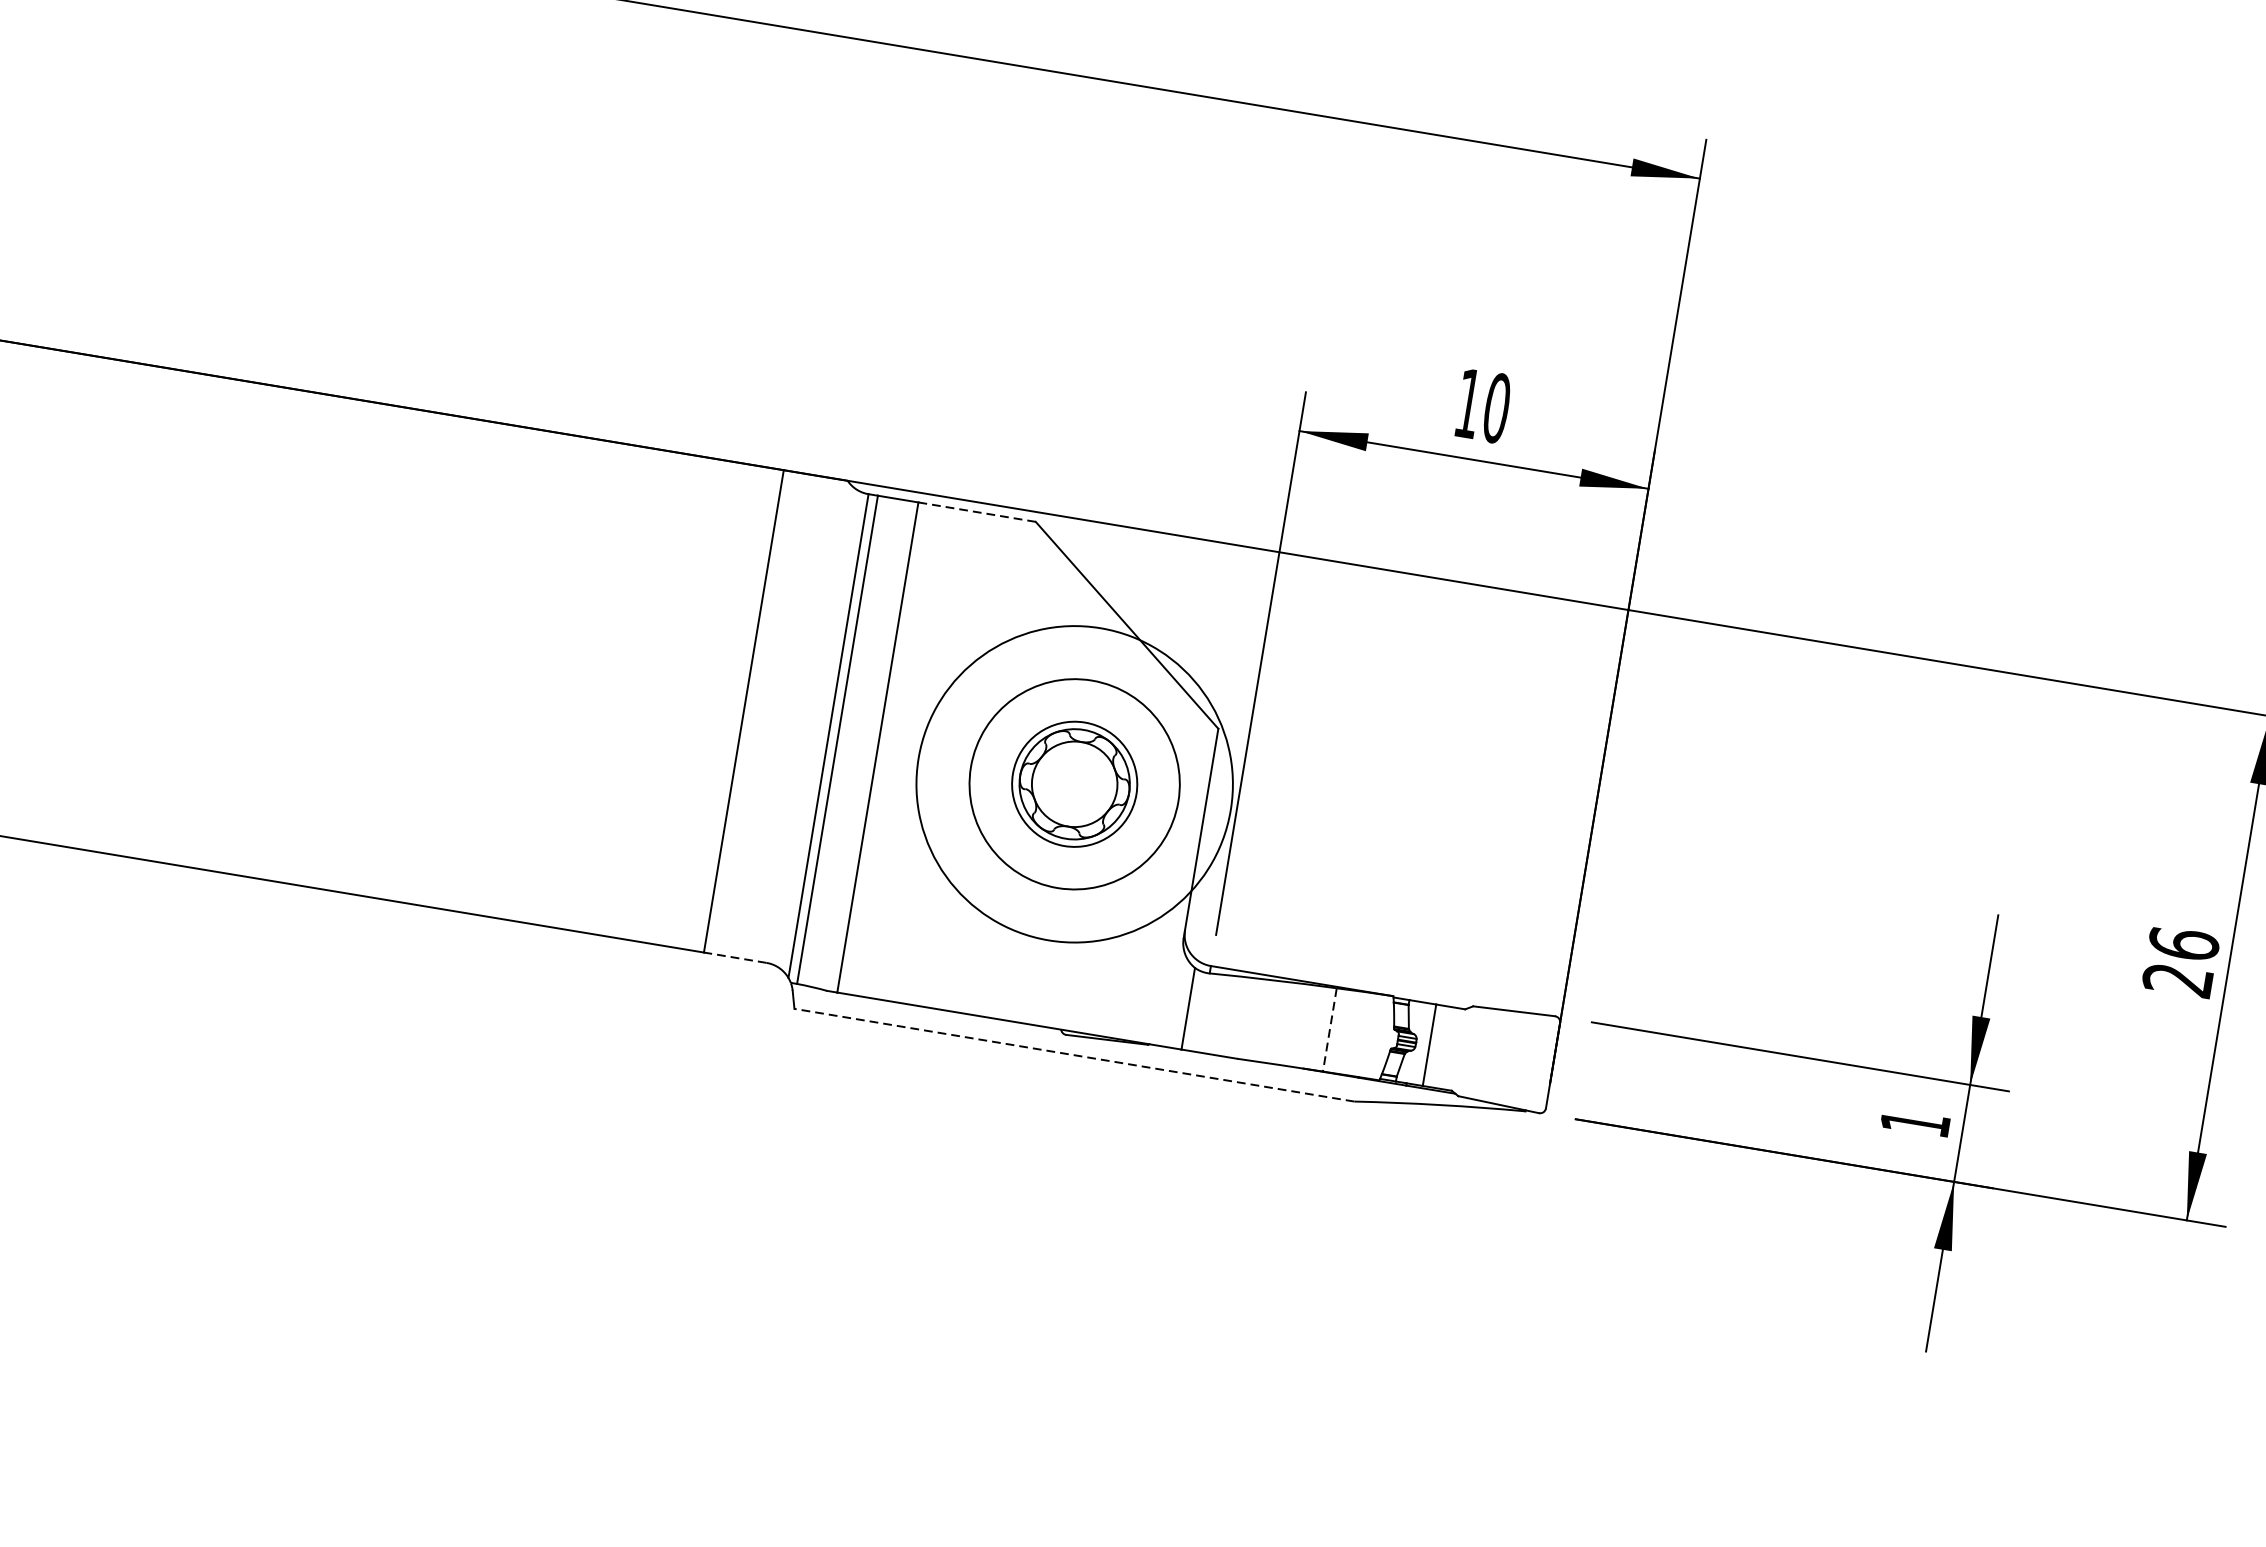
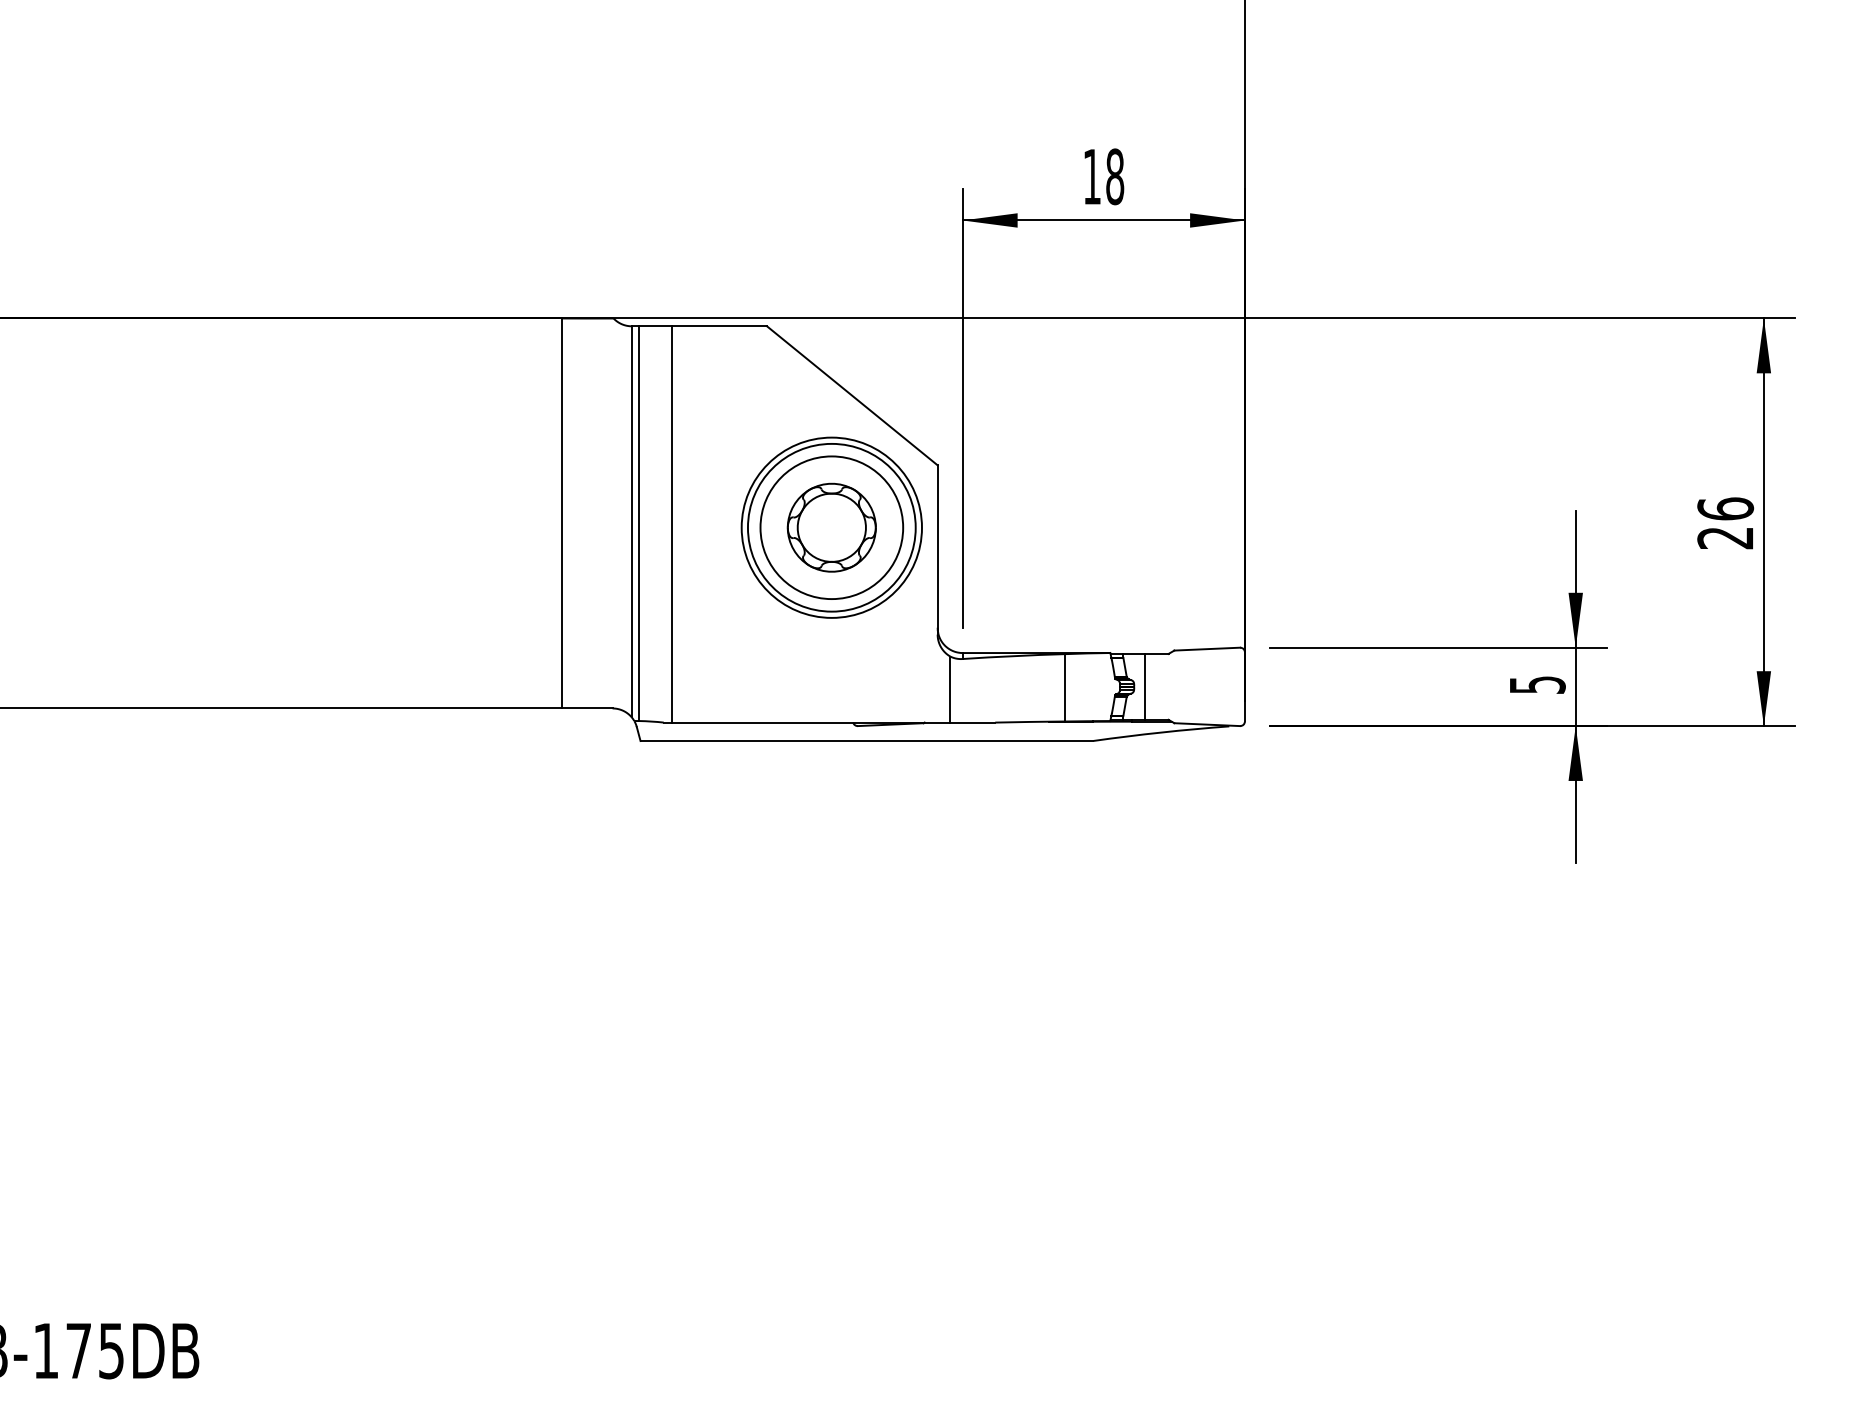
text: (1497, 407) -> (1115, 176), 10 -> 18
line: (978, 512) -> (720, 326), dashed -> solid
circle: (1074, 783) -> (831, 527), size x0.71
circle: (1074, 783) -> (831, 527), size x1.43
line: (734, 957) -> (586, 708), dashed -> solid
line: (1329, 1029) -> (1064, 687), dashed -> solid
line: (1073, 1055) -> (866, 741), dashed -> solid
text: (1915, 1122) -> (1537, 684), 1 -> 5

